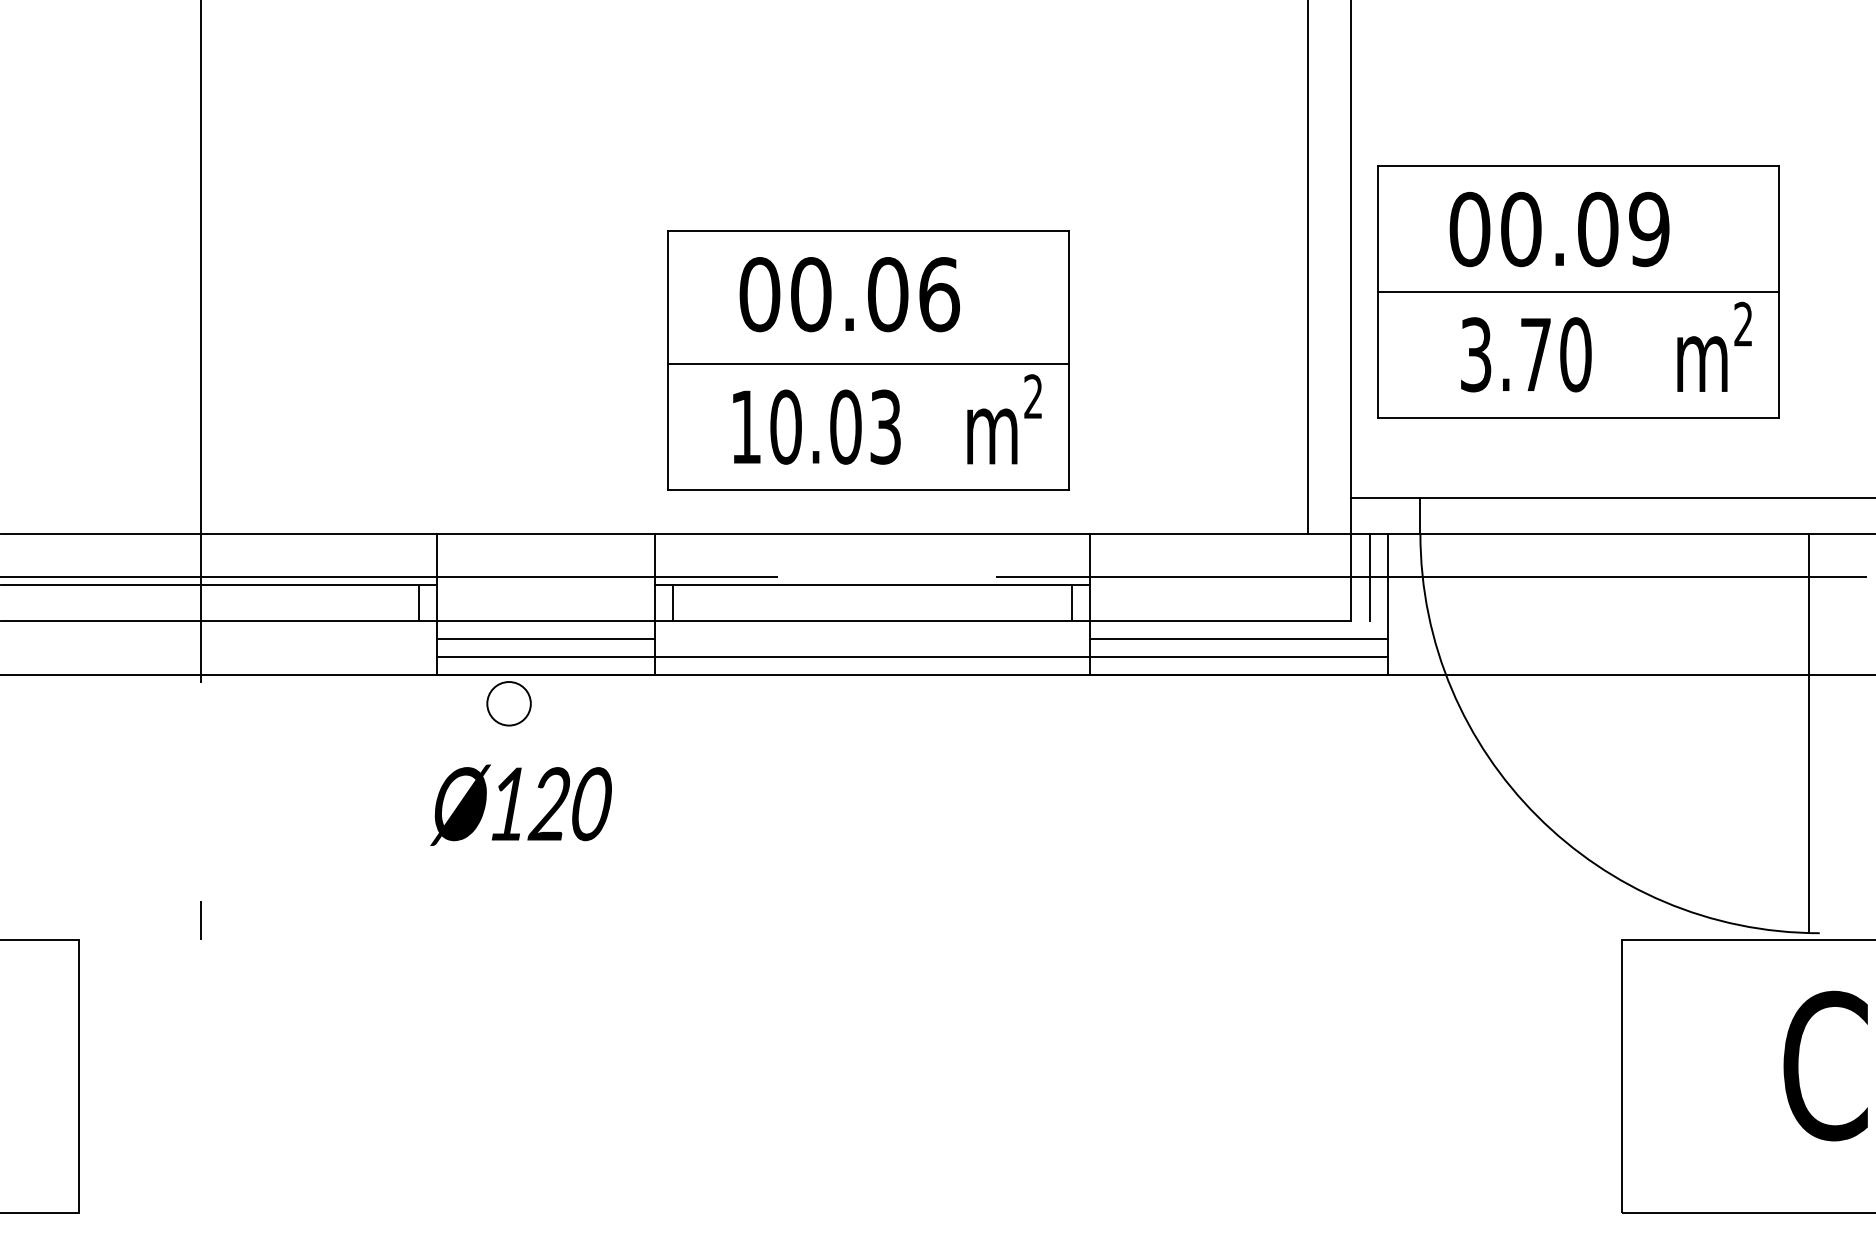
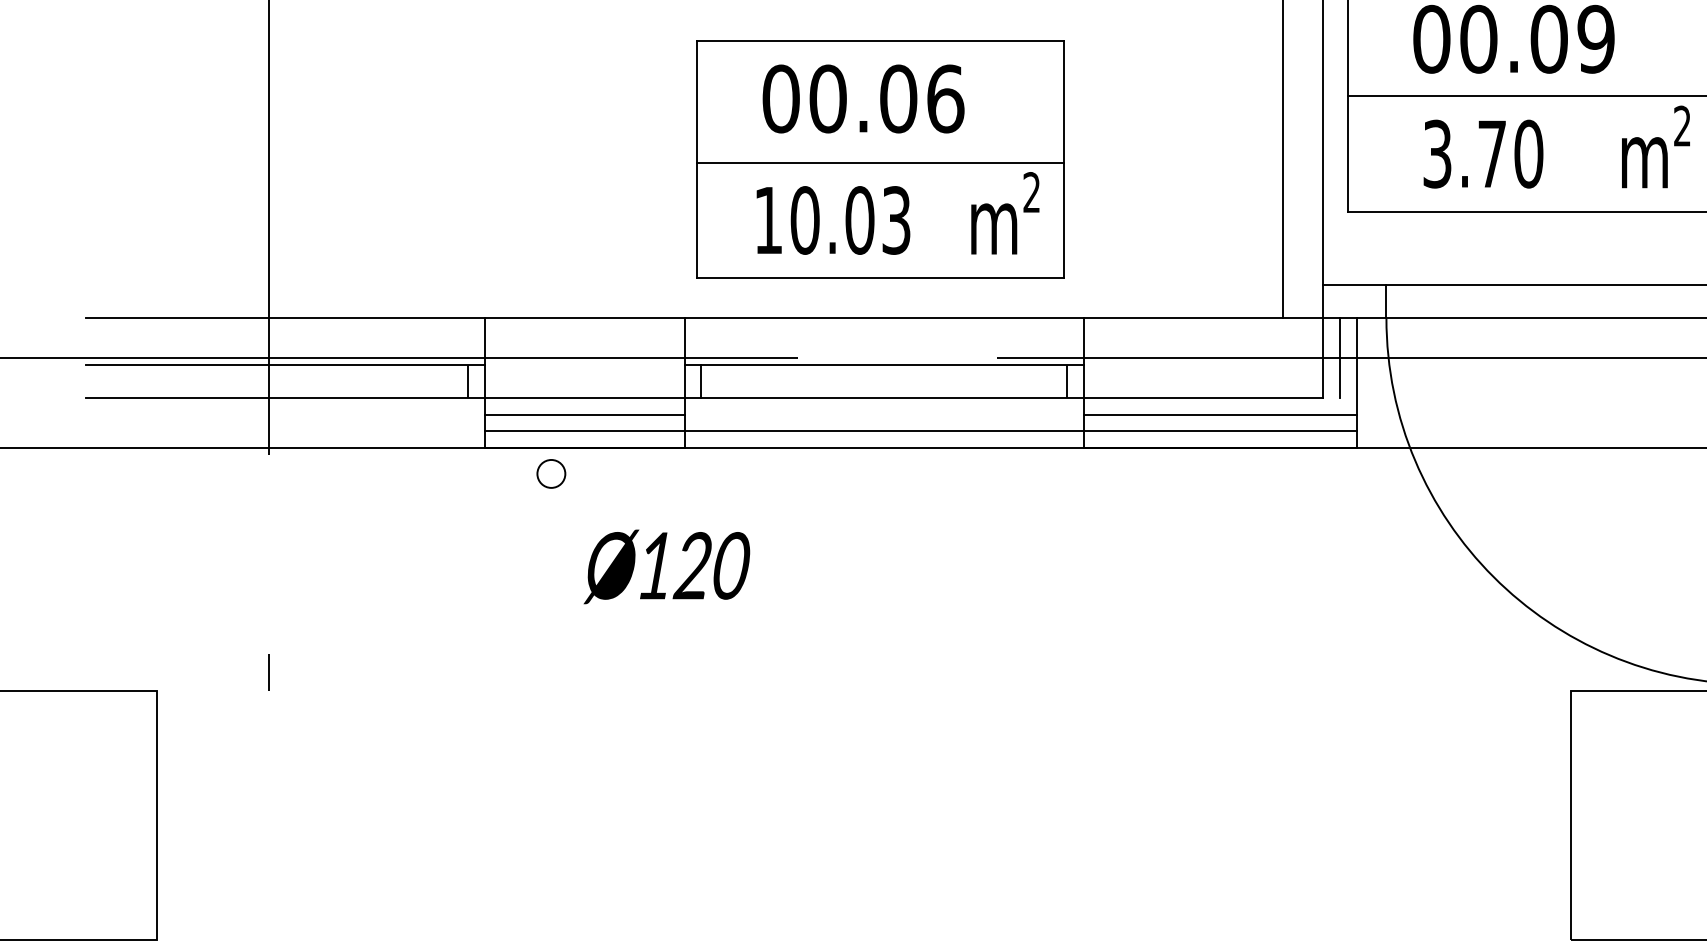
circle: (508, 703) -> (550, 473), size x0.7
text: (520, 804) -> (666, 566), moved

